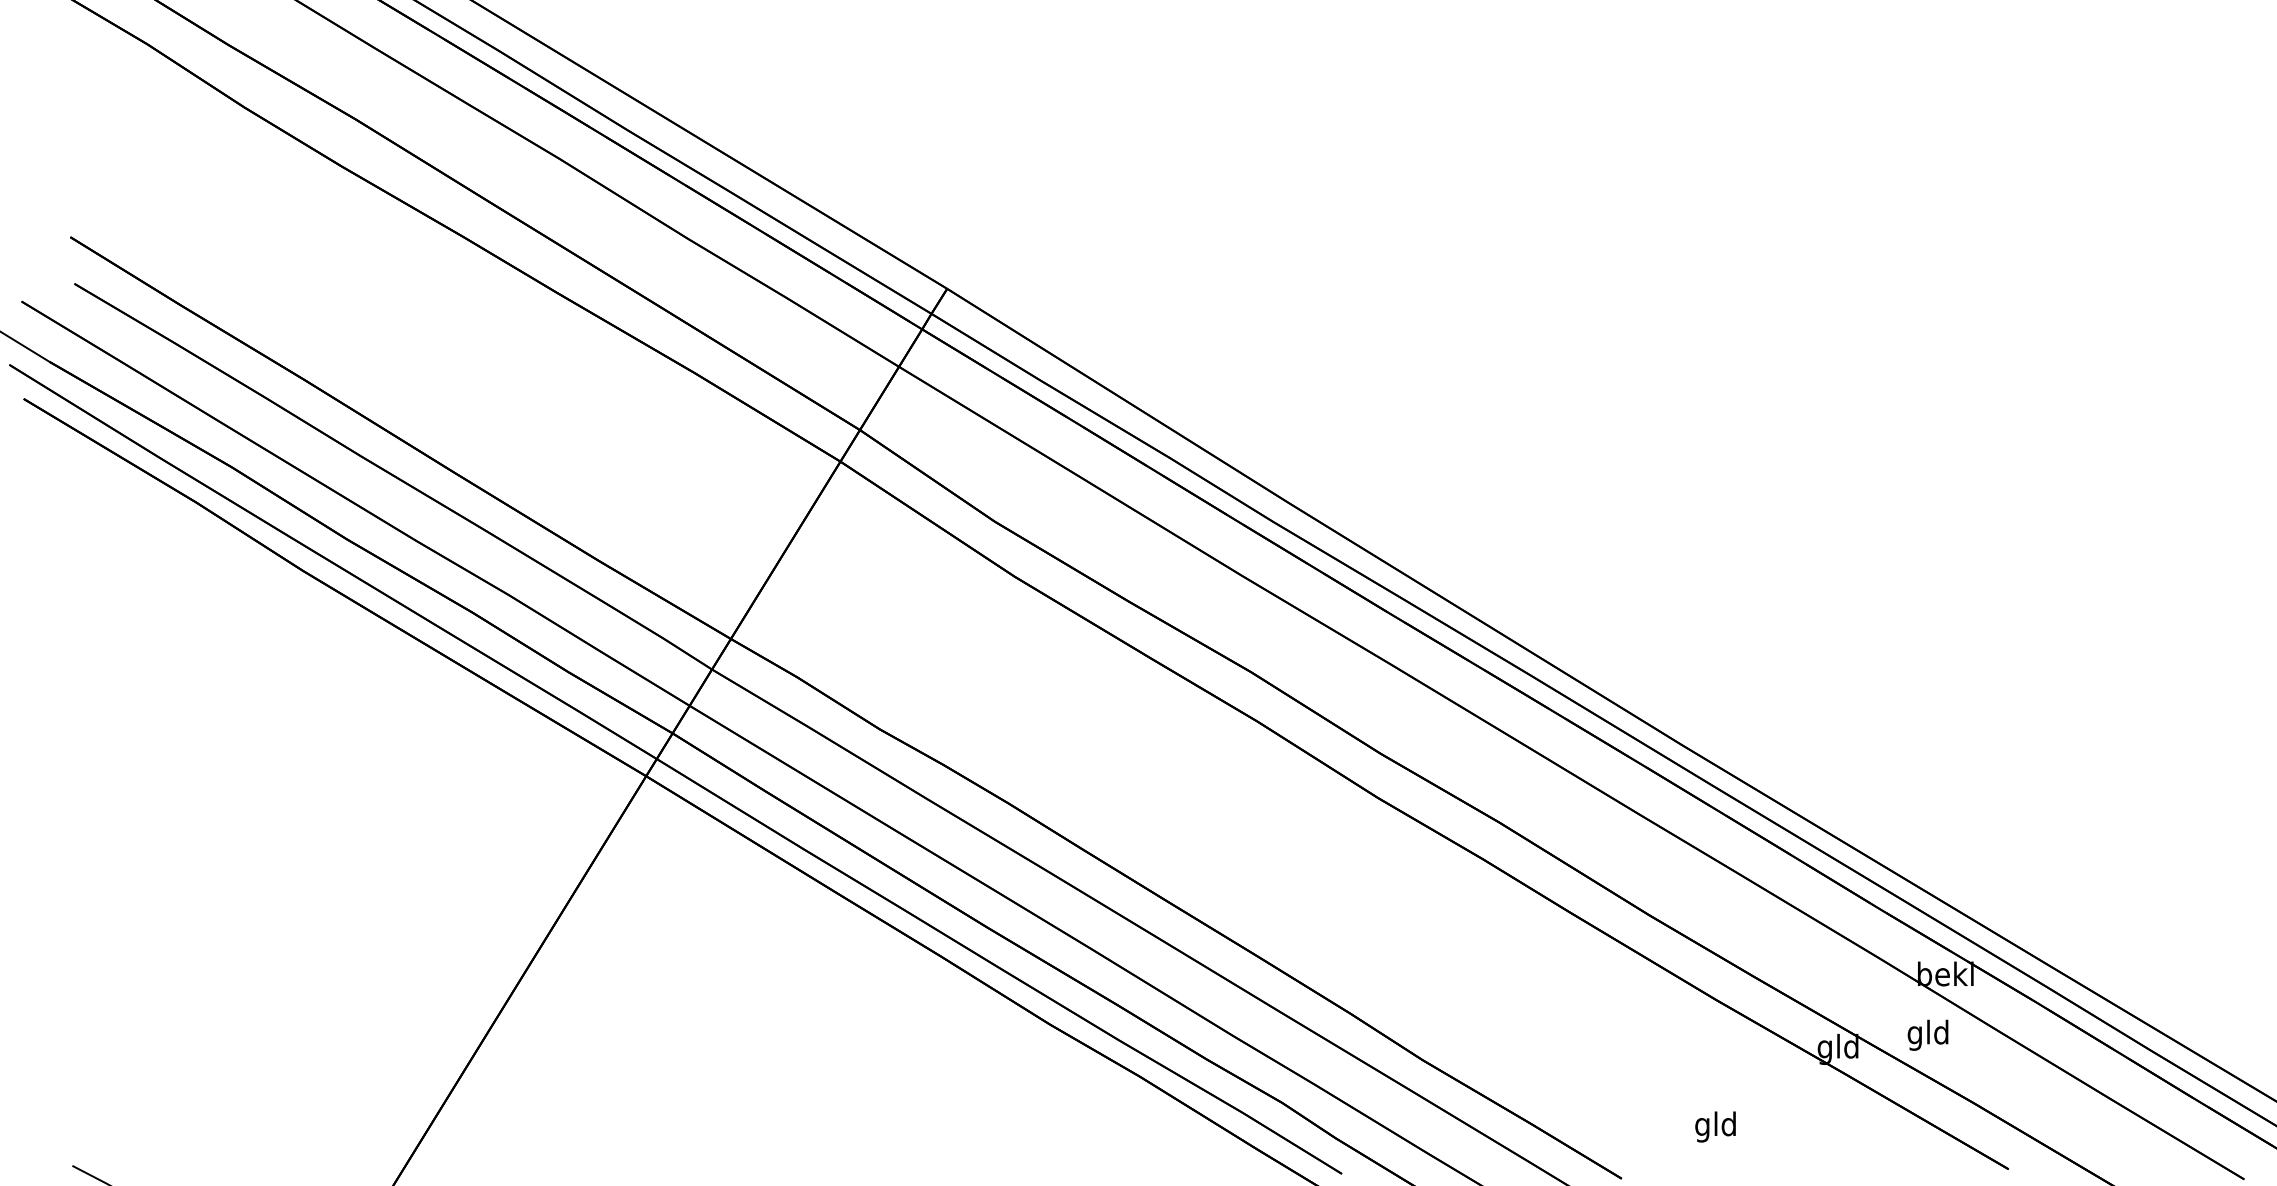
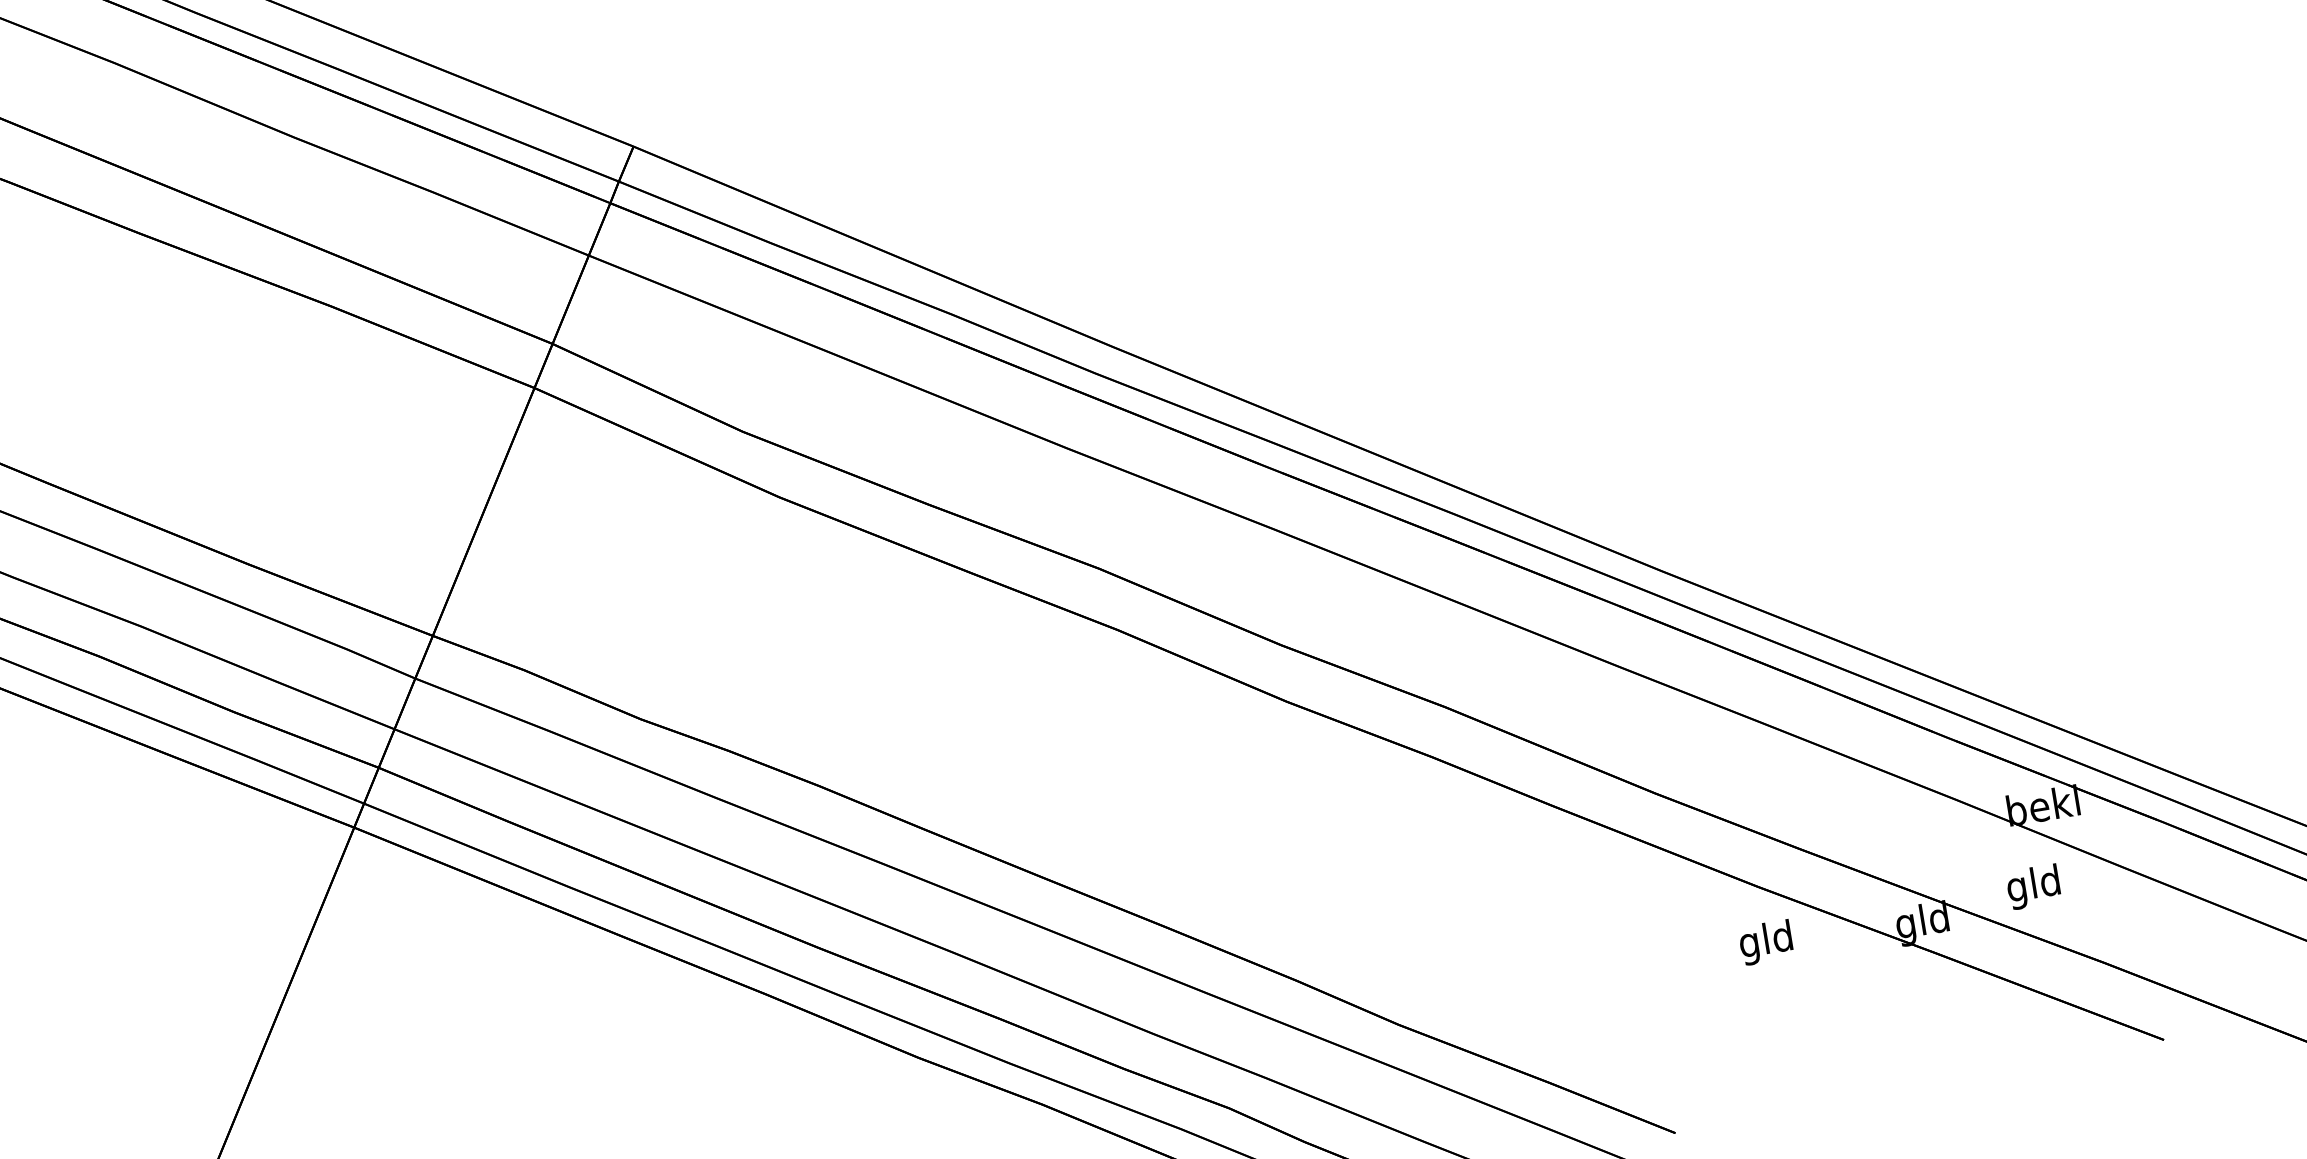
text: (1715, 1126) -> (1765, 942), moved

